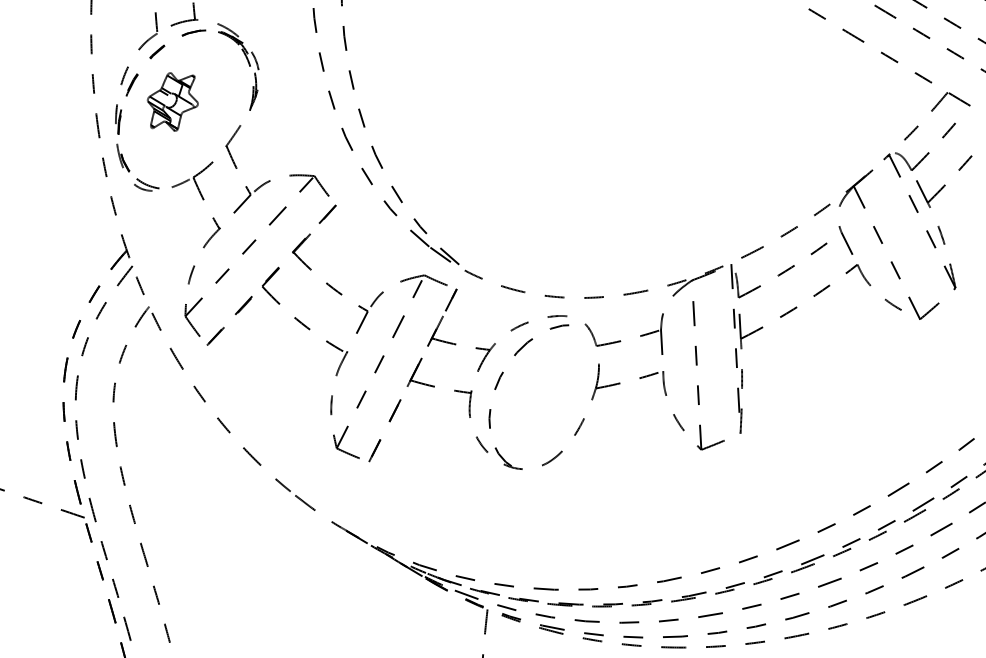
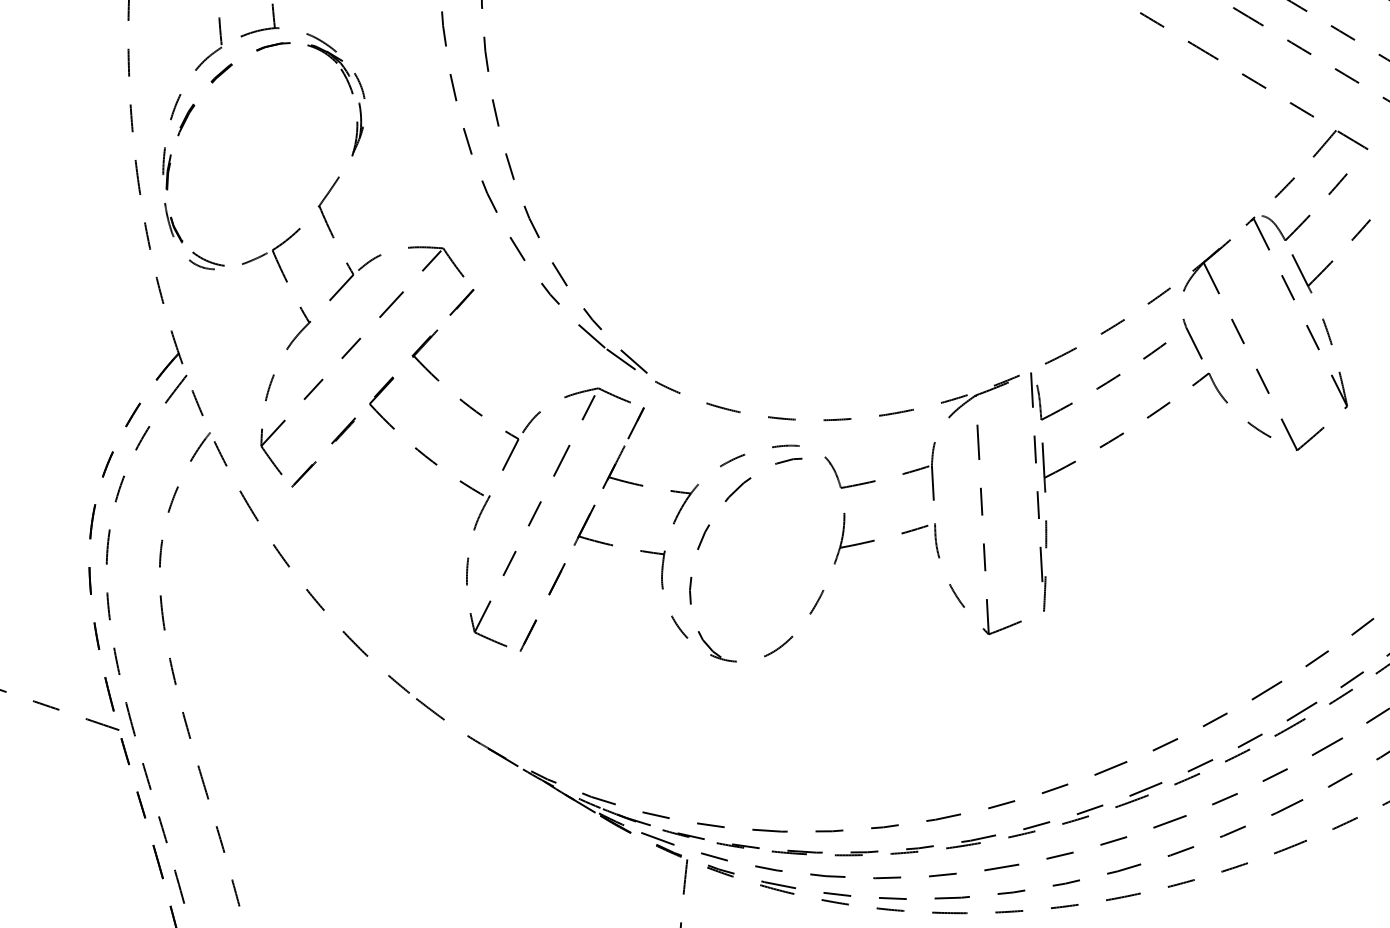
part: (172, 101) -> (243, 143), removed

